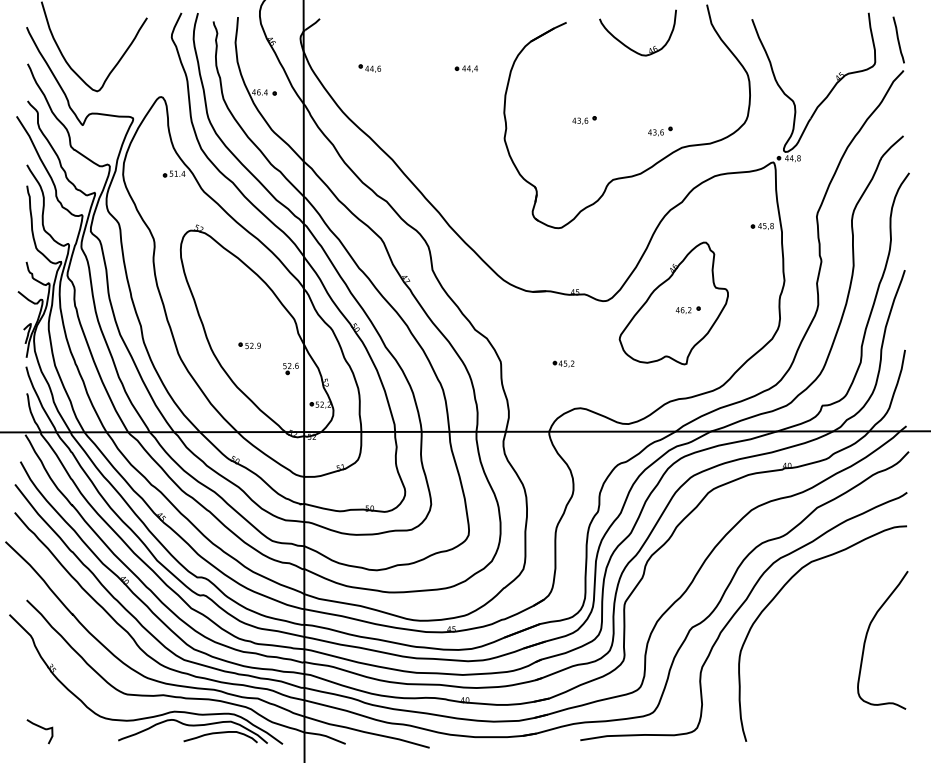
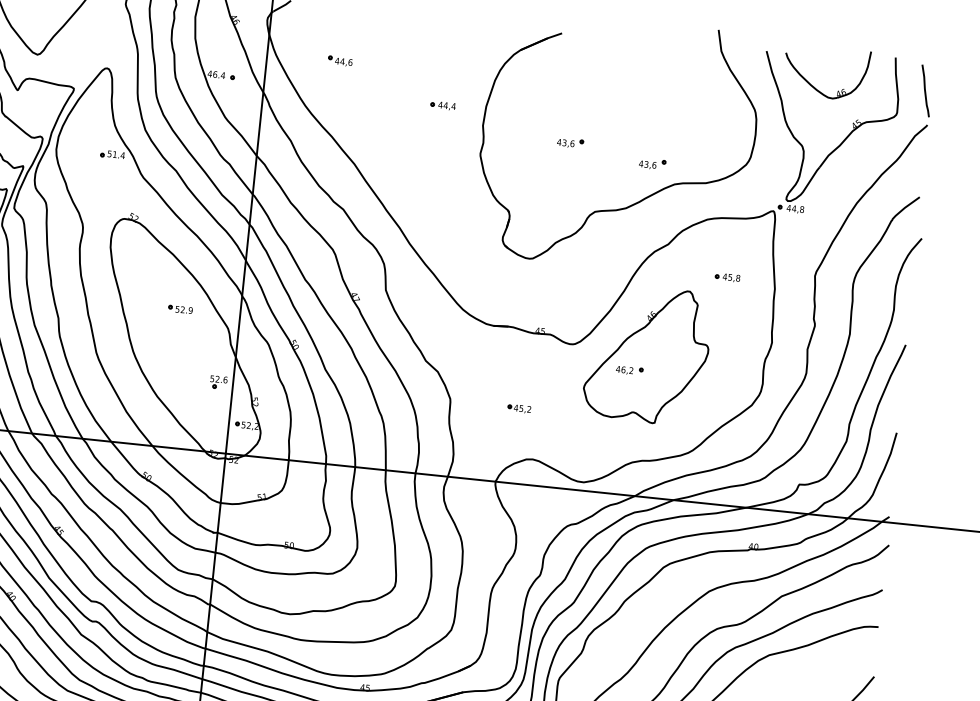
part: (628, 46) -> (814, 86), moved
part: (465, 68) -> (442, 105), moved
part: (761, 226) -> (726, 277), moved
part: (687, 309) -> (628, 369), moved
part: (249, 345) -> (180, 309), moved

